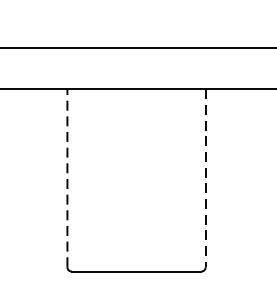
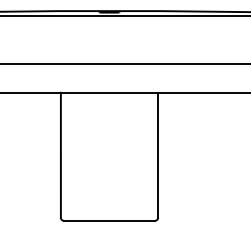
line: (66, 178) -> (60, 155), dashed -> solid
line: (206, 178) -> (158, 155), dashed -> solid

